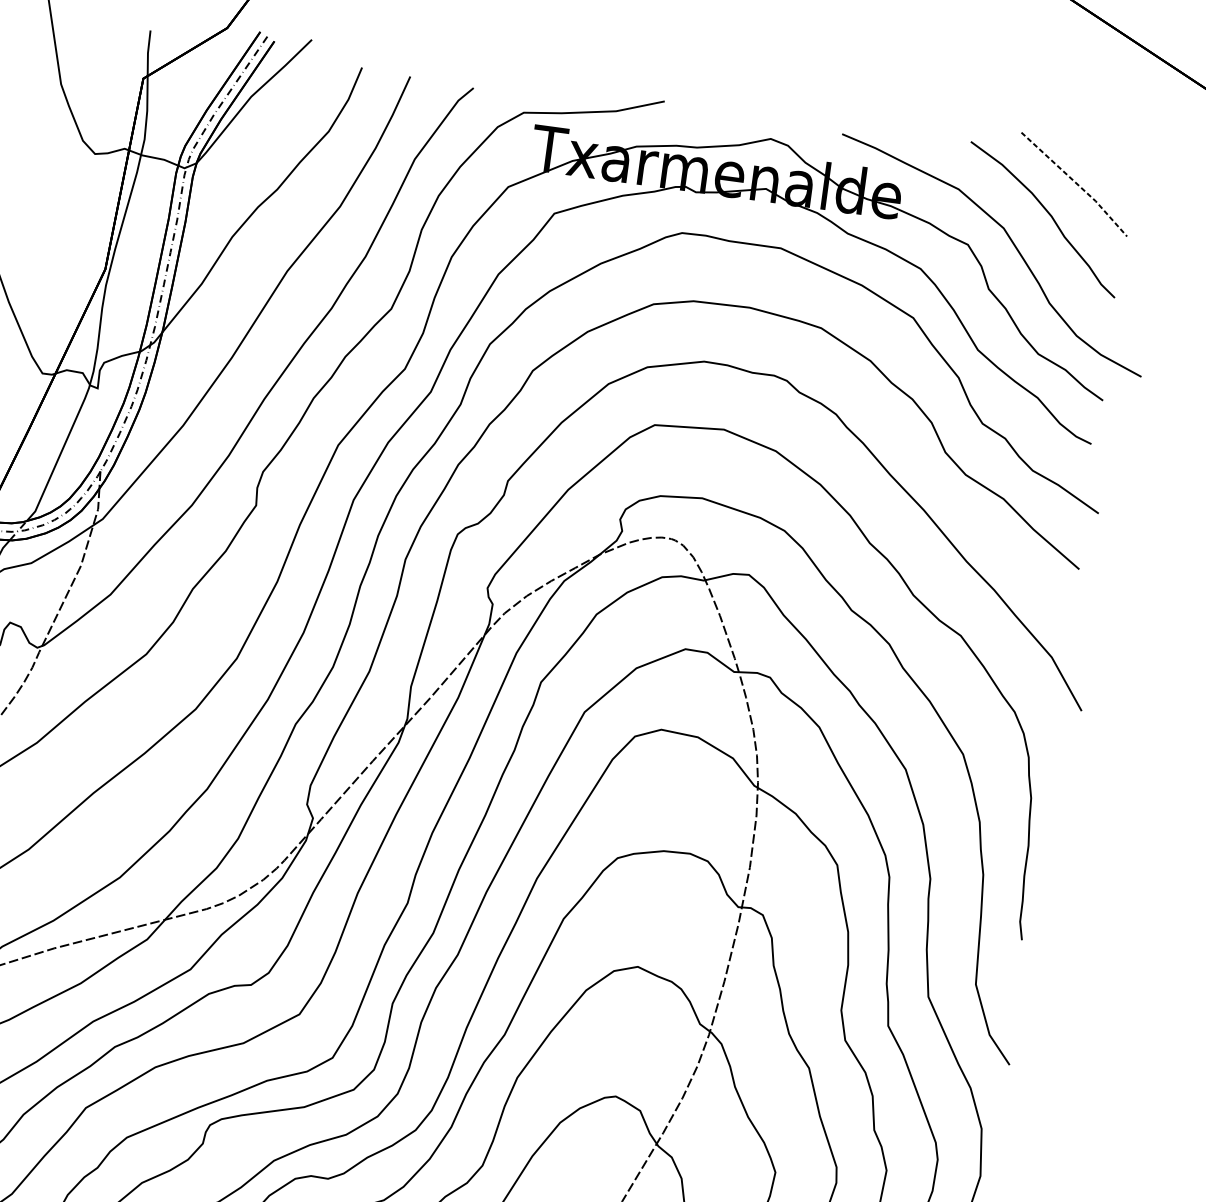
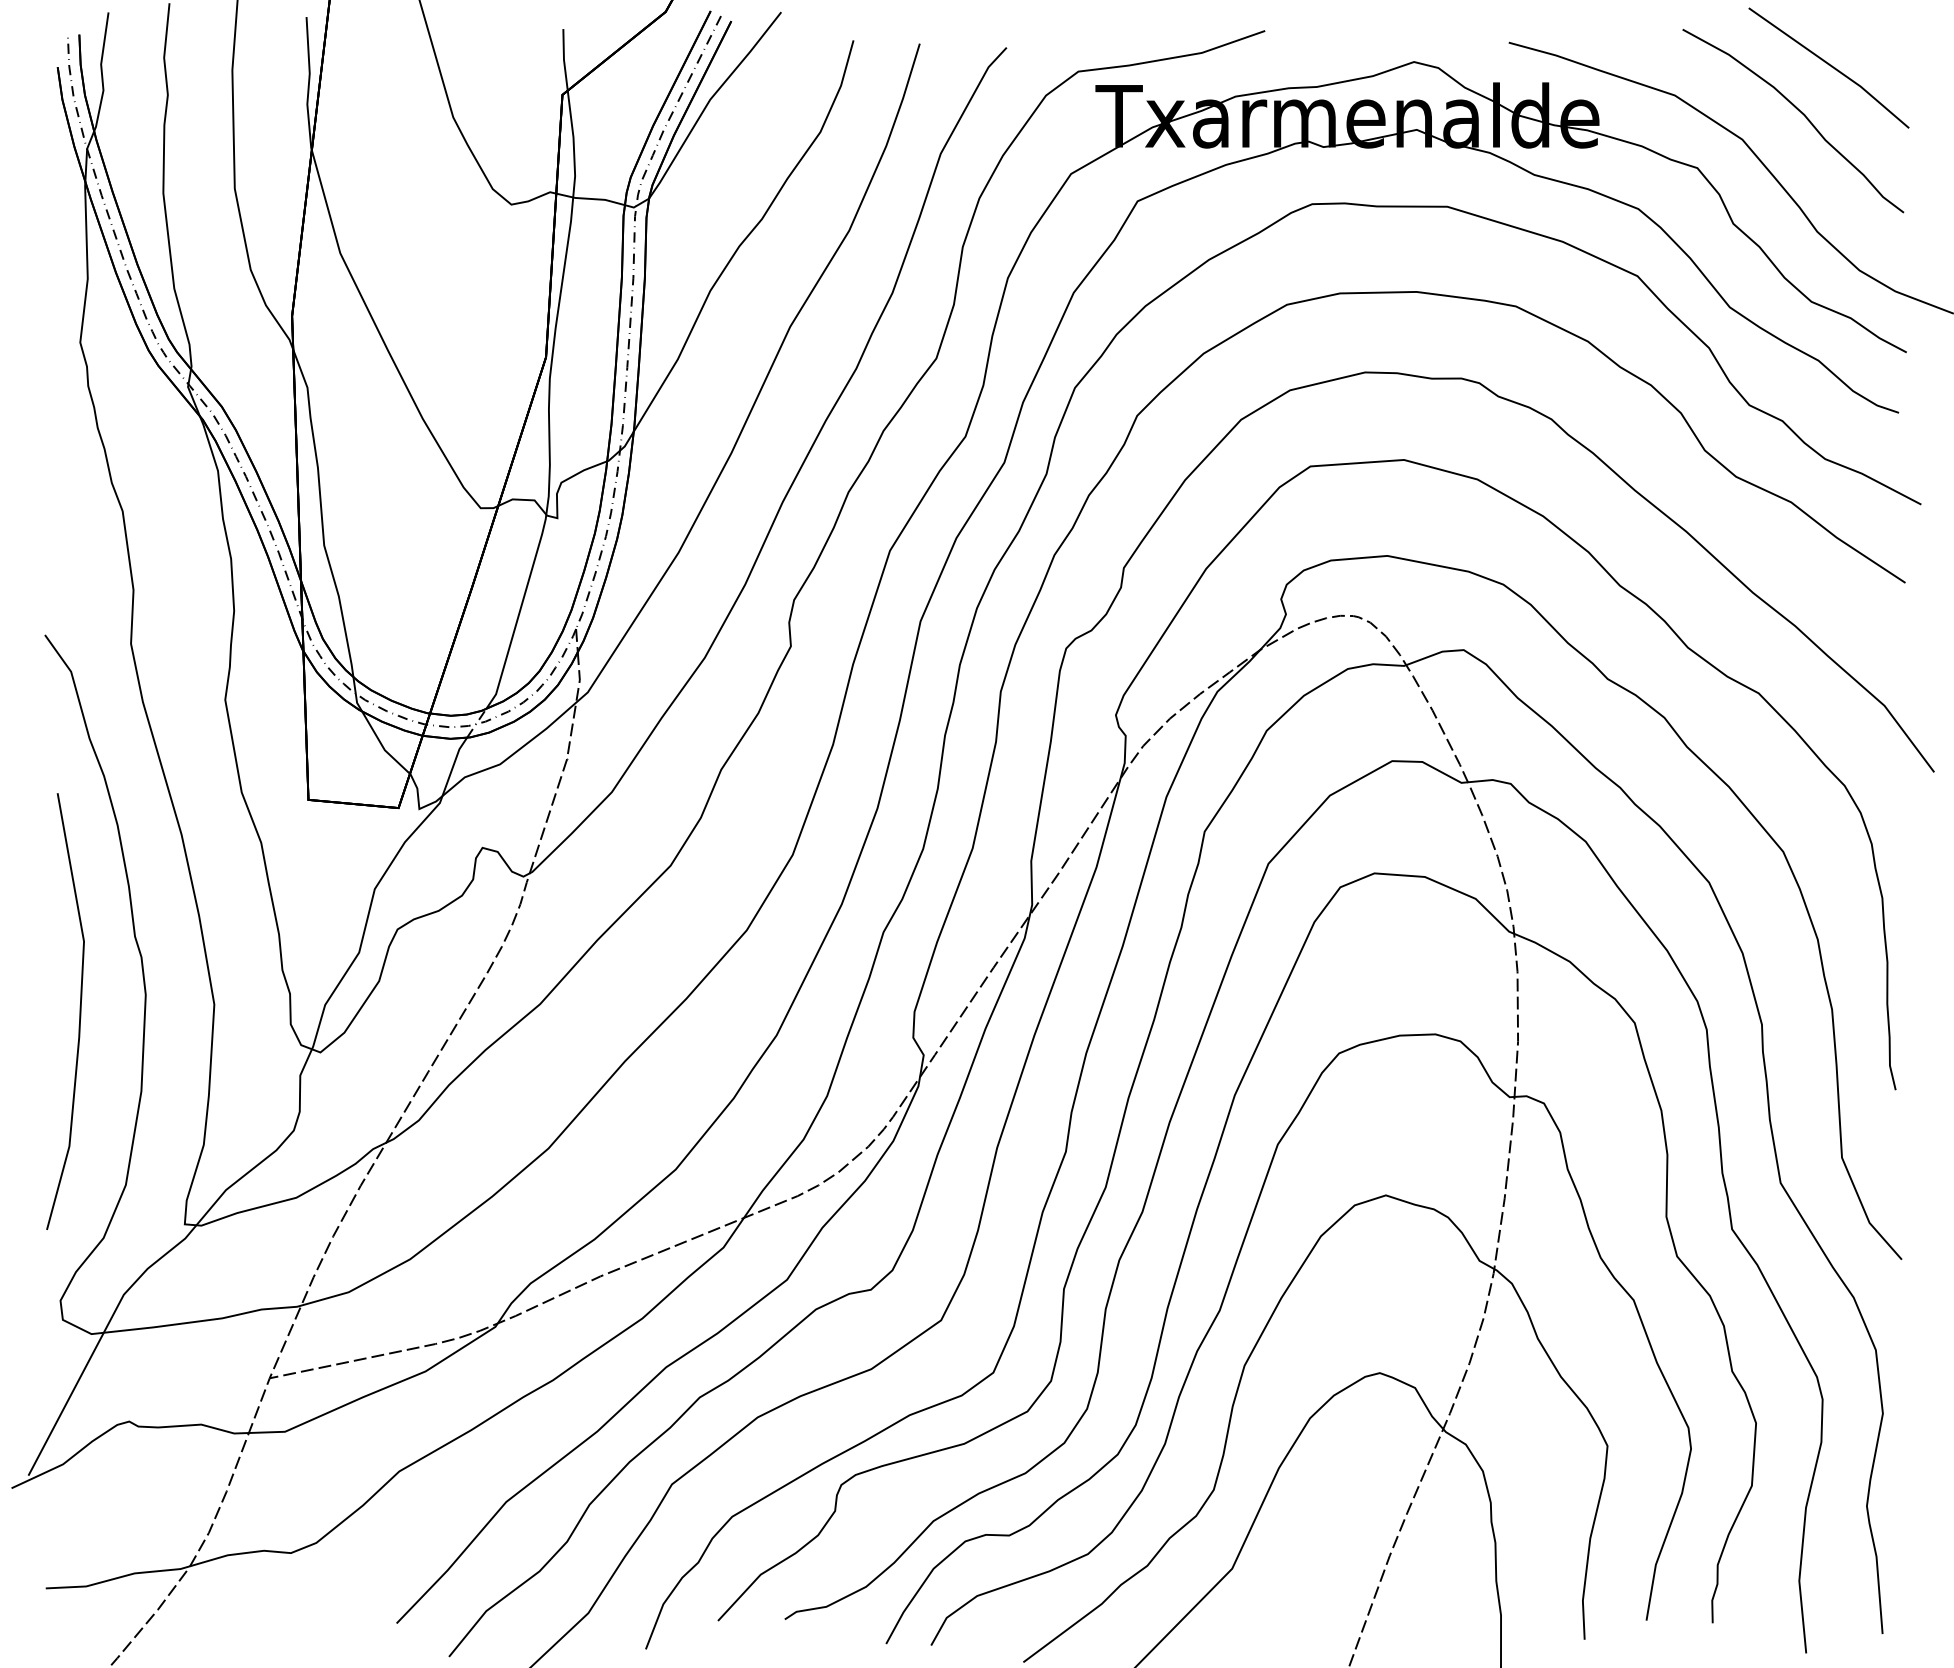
line: (1077, 183) -> (1832, 66), dashed -> solid

